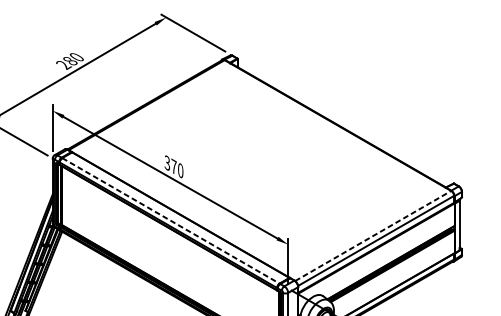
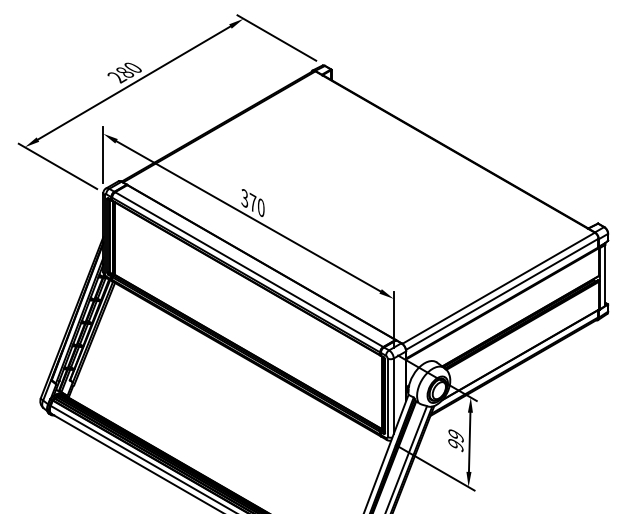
line: (171, 220) -> (249, 269), dashed -> solid
line: (373, 236) -> (499, 288), dashed -> solid

